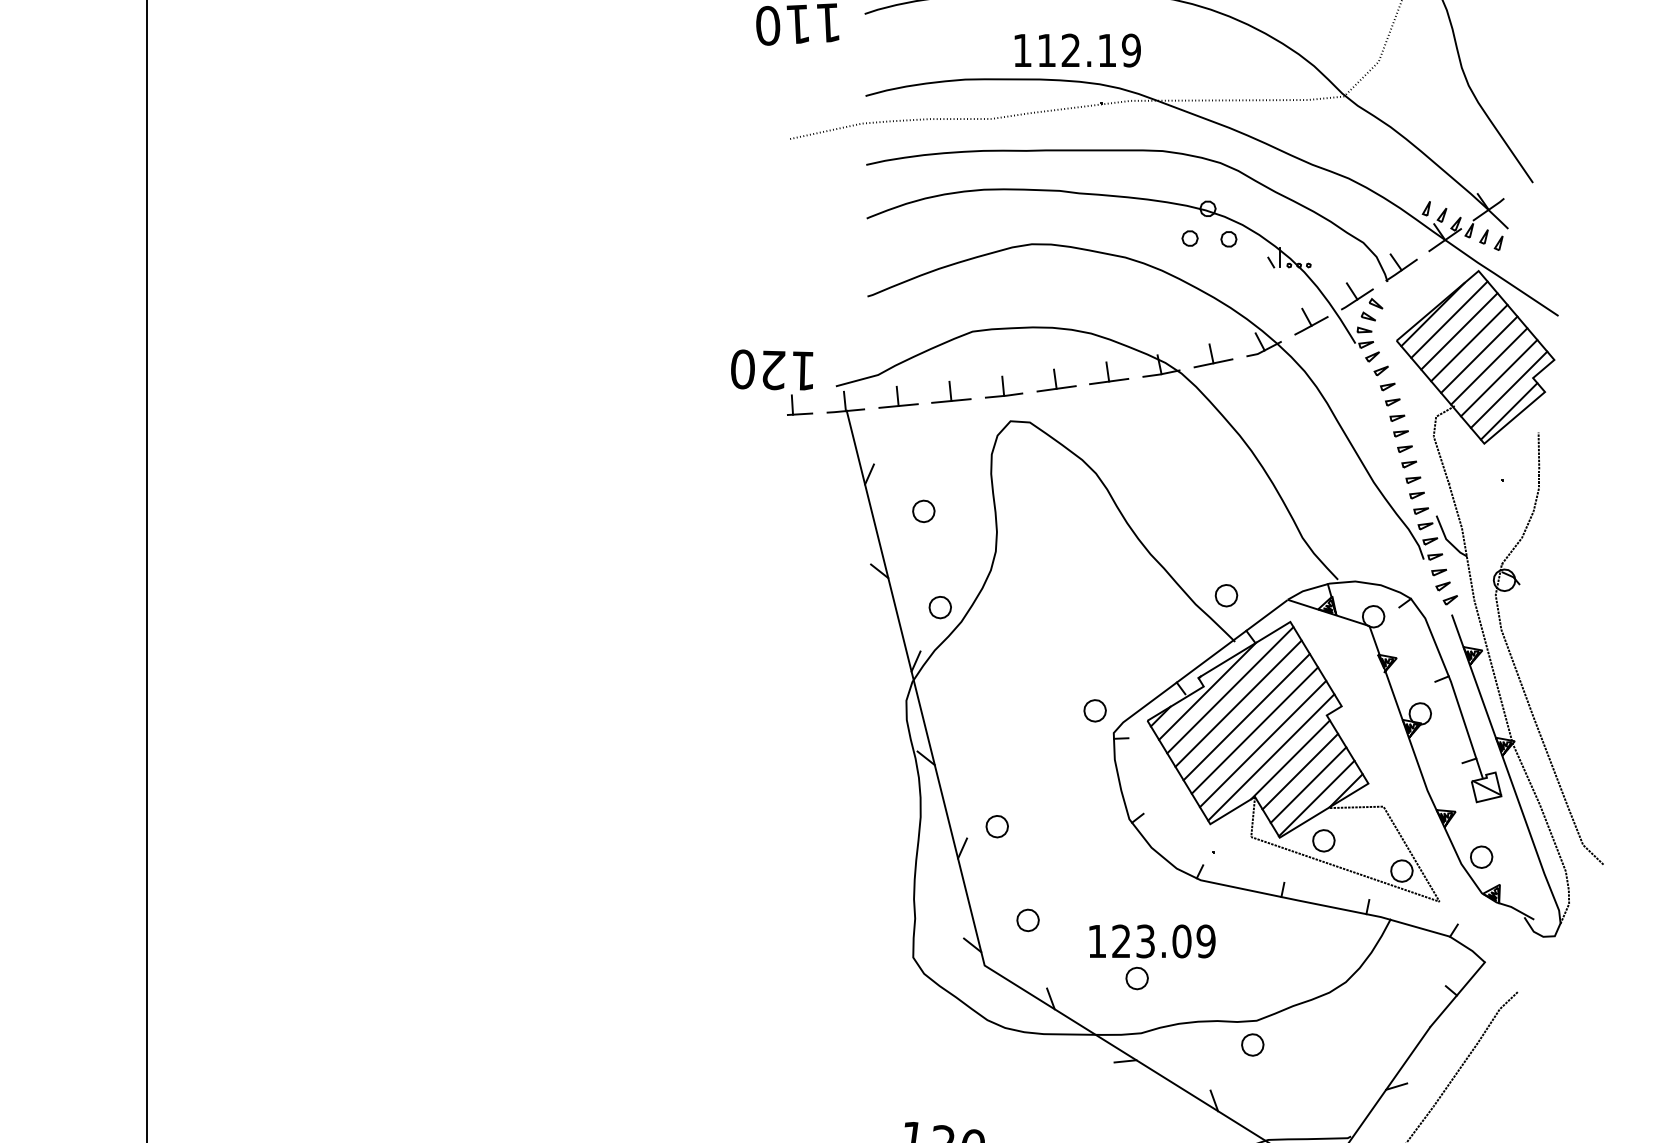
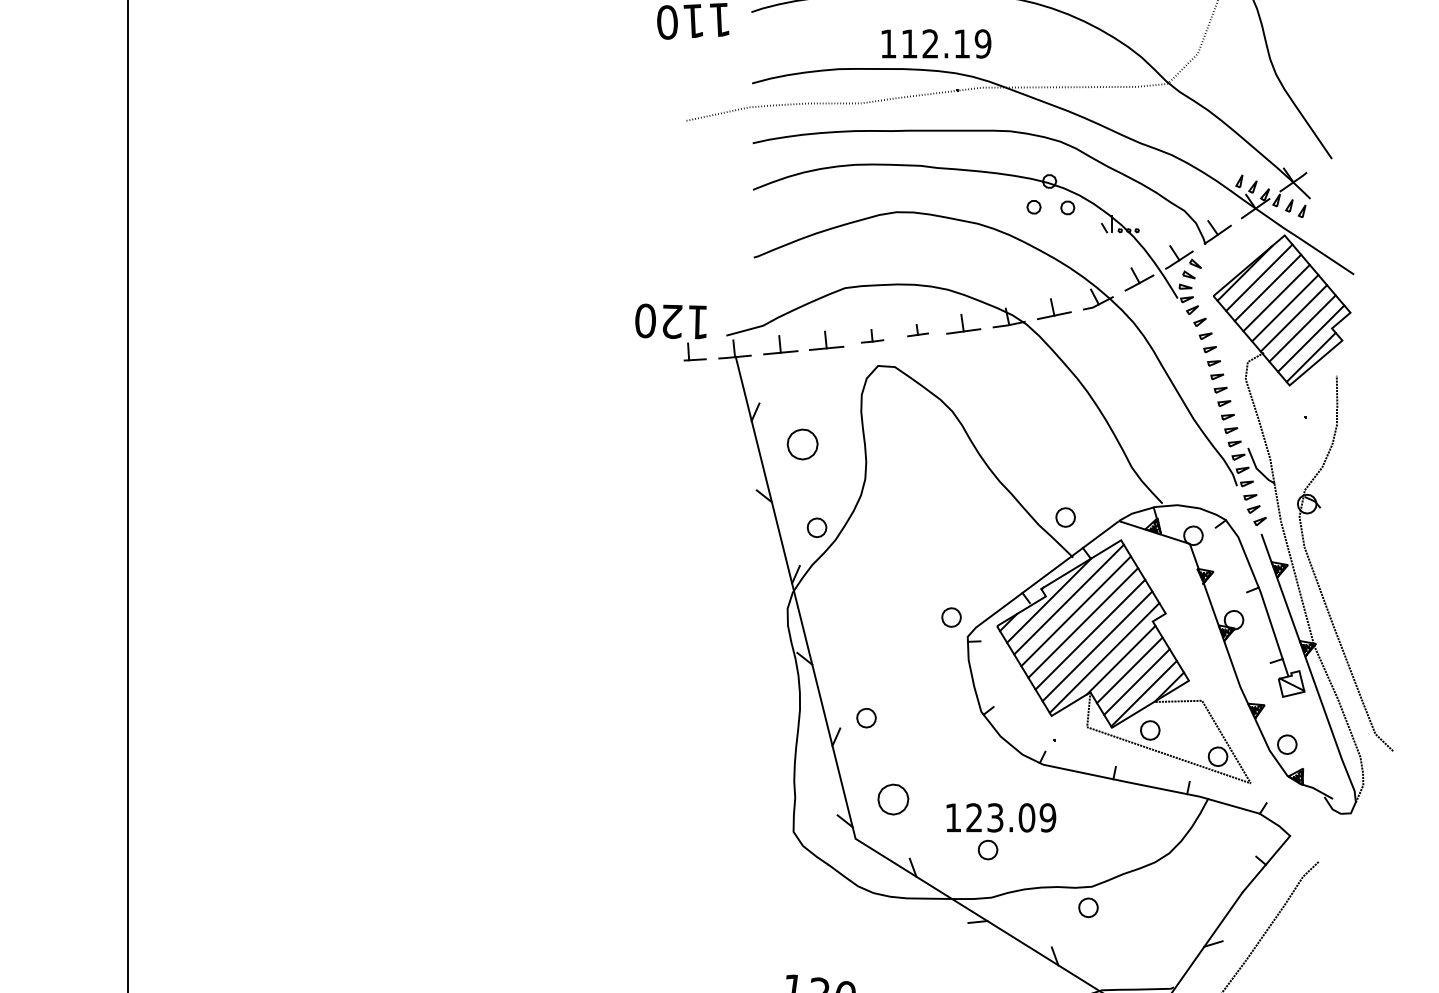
part: (1056, 380) -> (917, 330), size x0.6
part: (1004, 386) -> (872, 335), size x0.7
part: (923, 510) -> (802, 443), size x1.6
part: (1027, 920) -> (892, 799), size x1.6

